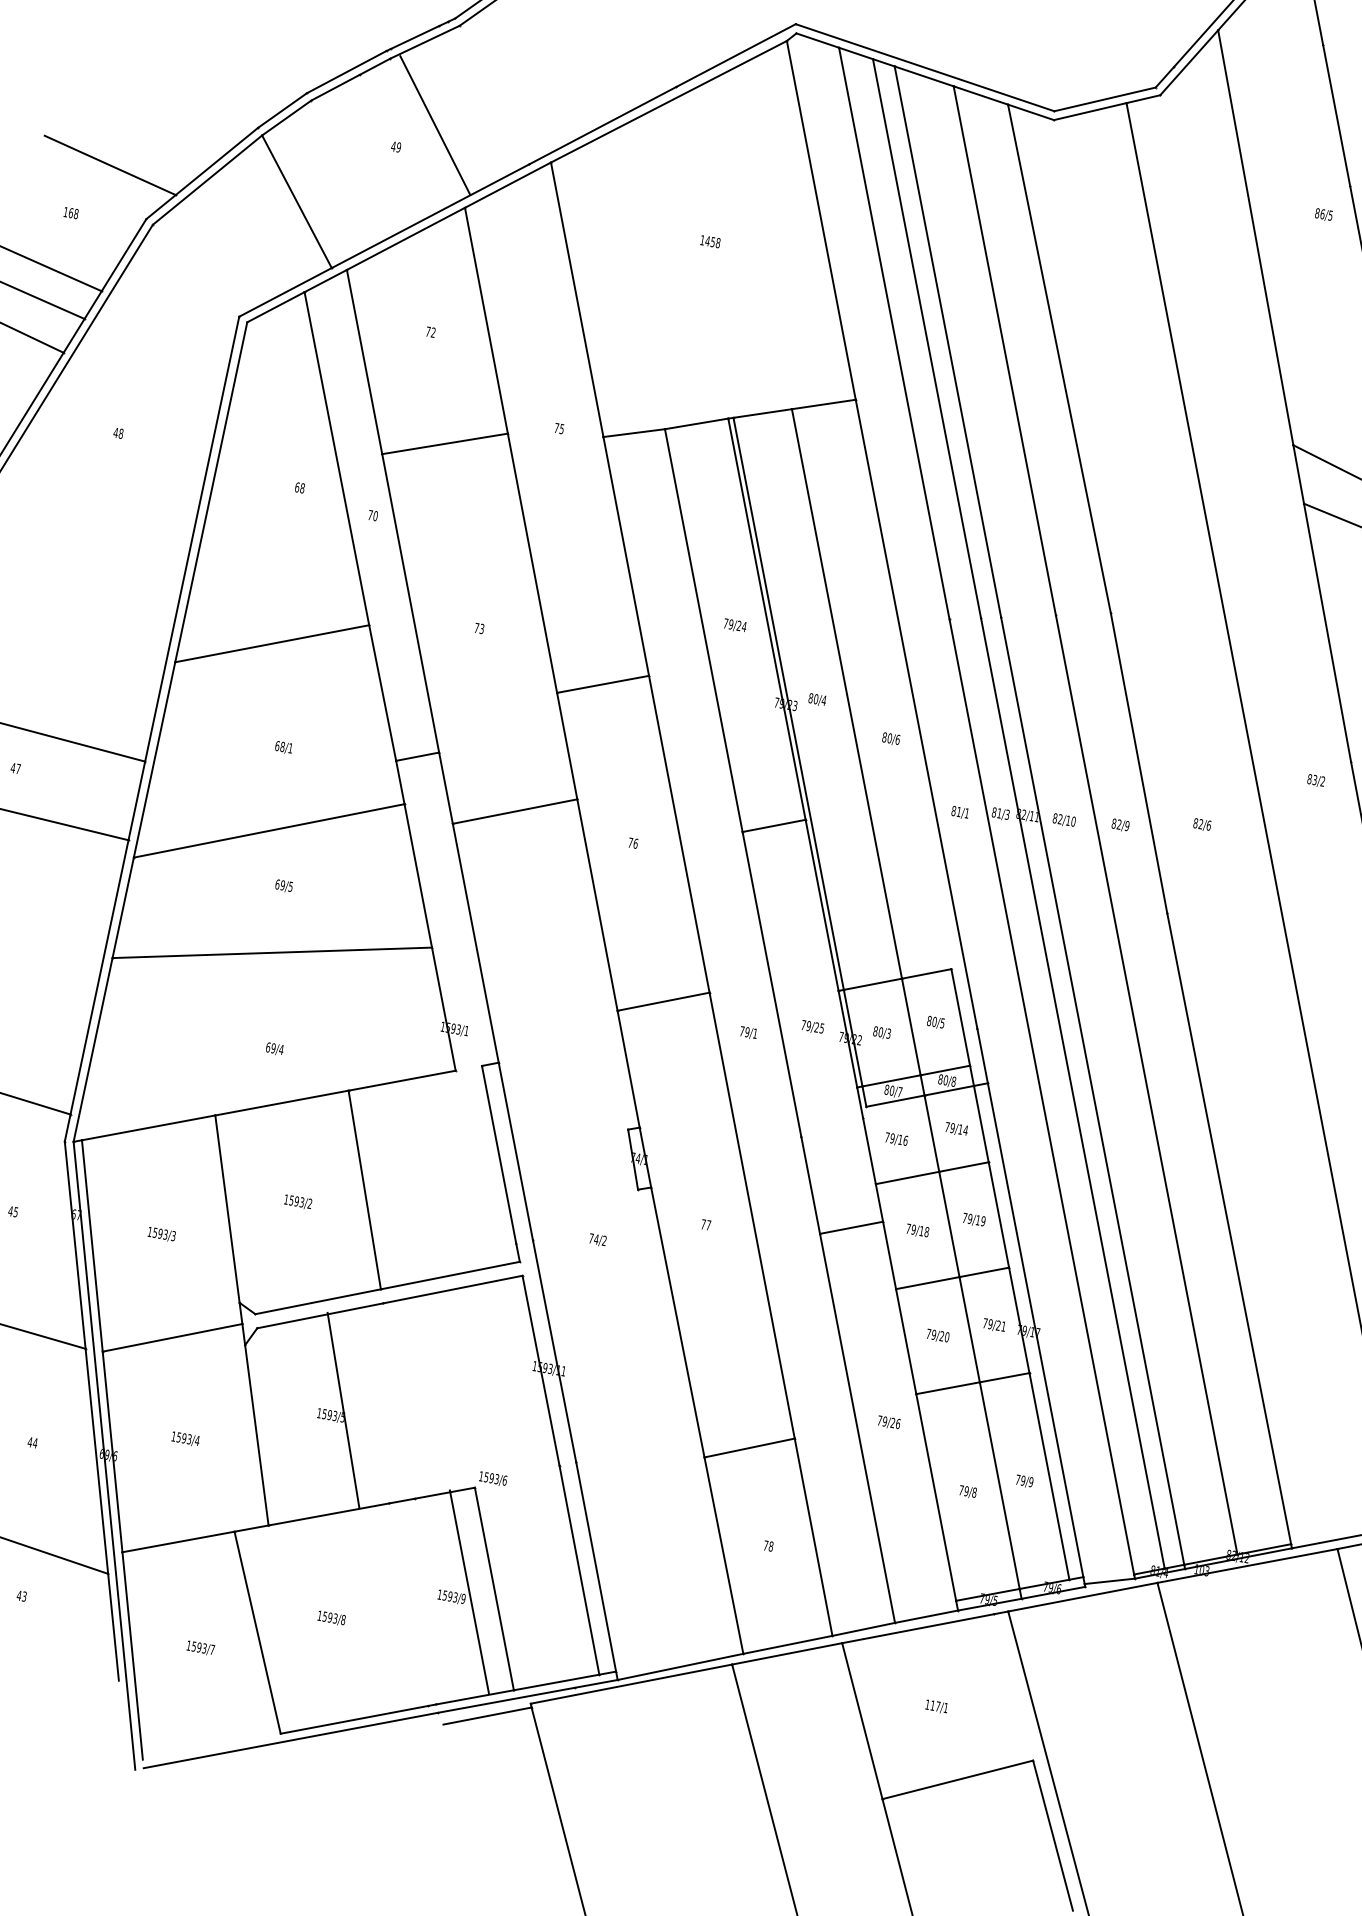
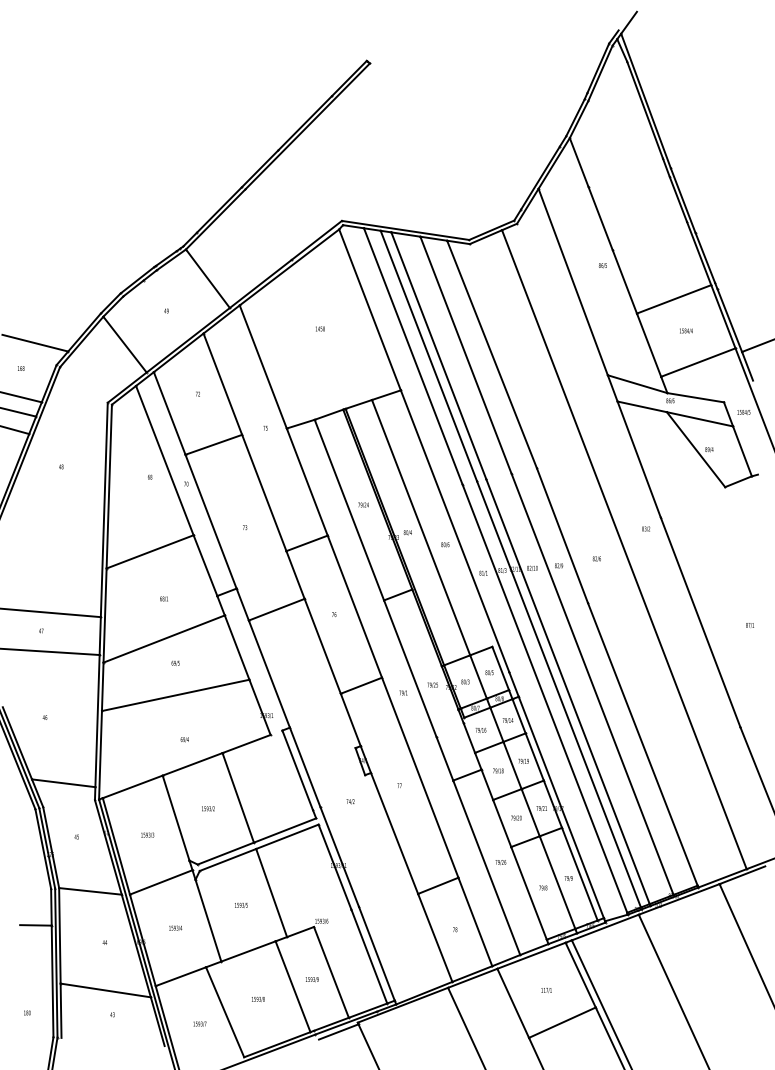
line: (434, 124) -> (207, 278), moved
line: (343, 1409) -> (271, 892), moved
line: (468, 1591) -> (292, 986), moved
line: (1013, 1685) -> (580, 974), added

